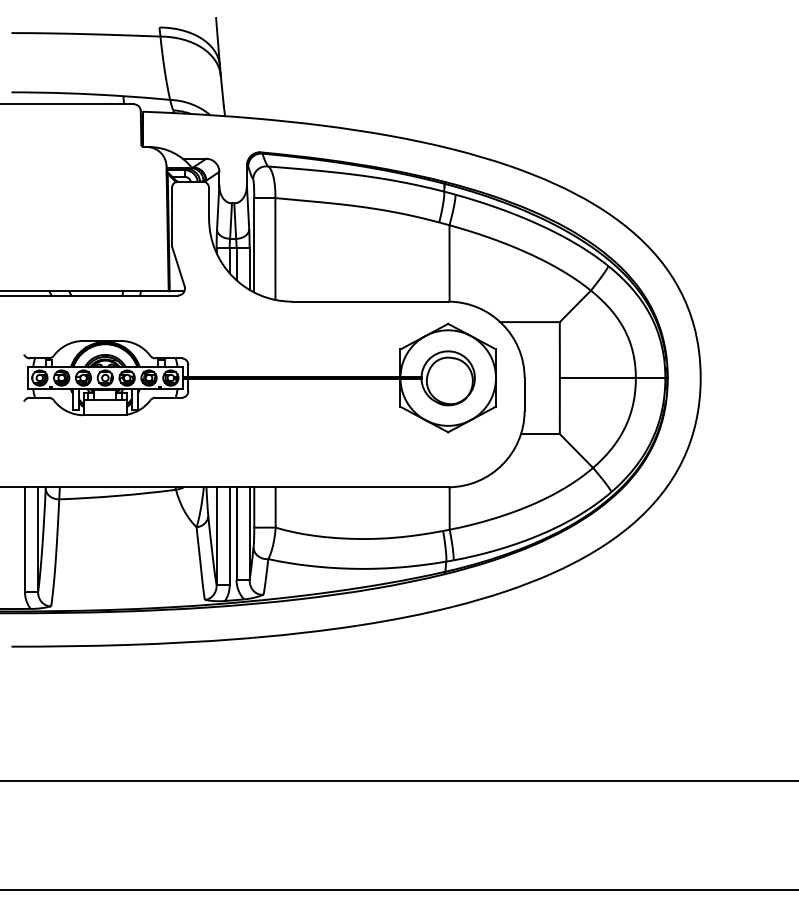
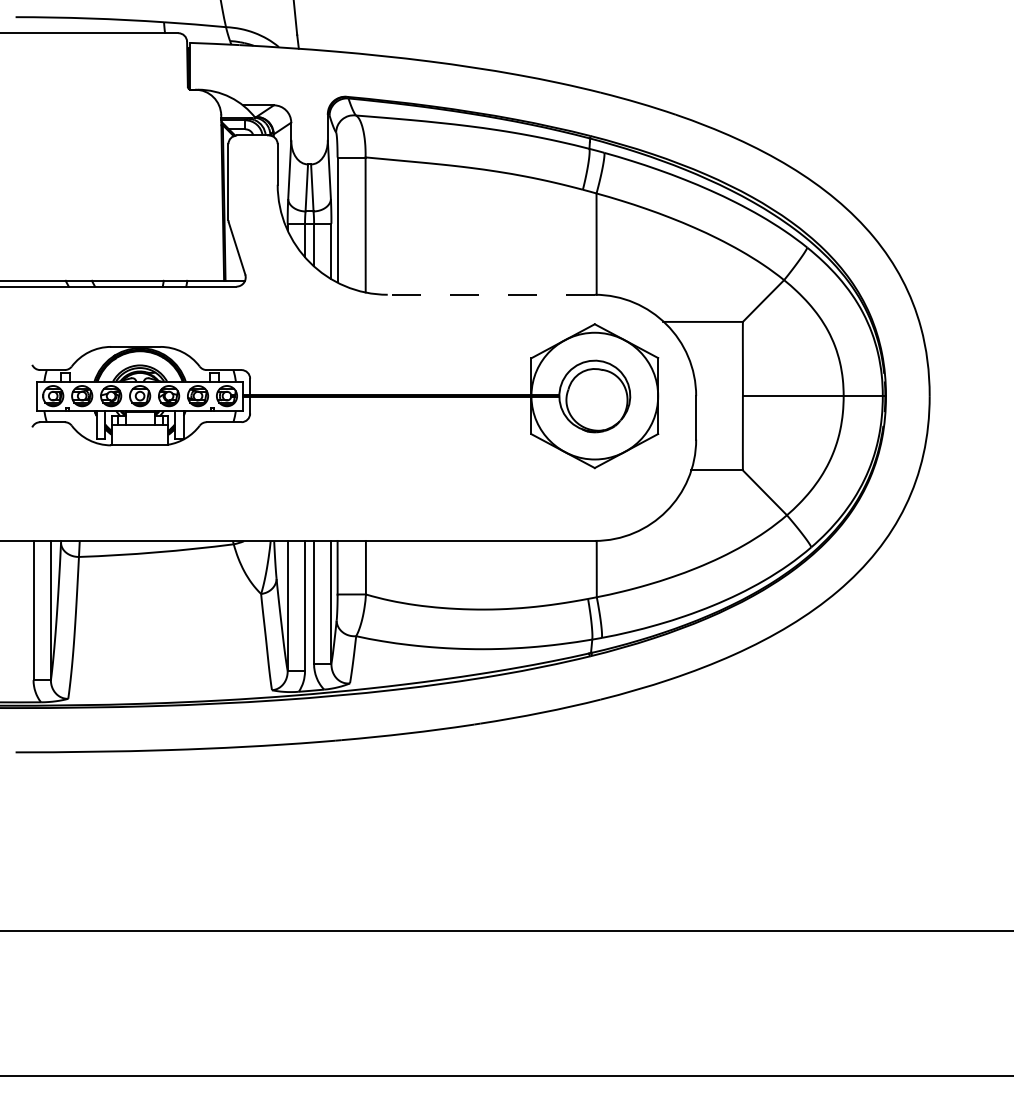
line: (369, 301) -> (490, 294), solid -> dashed

